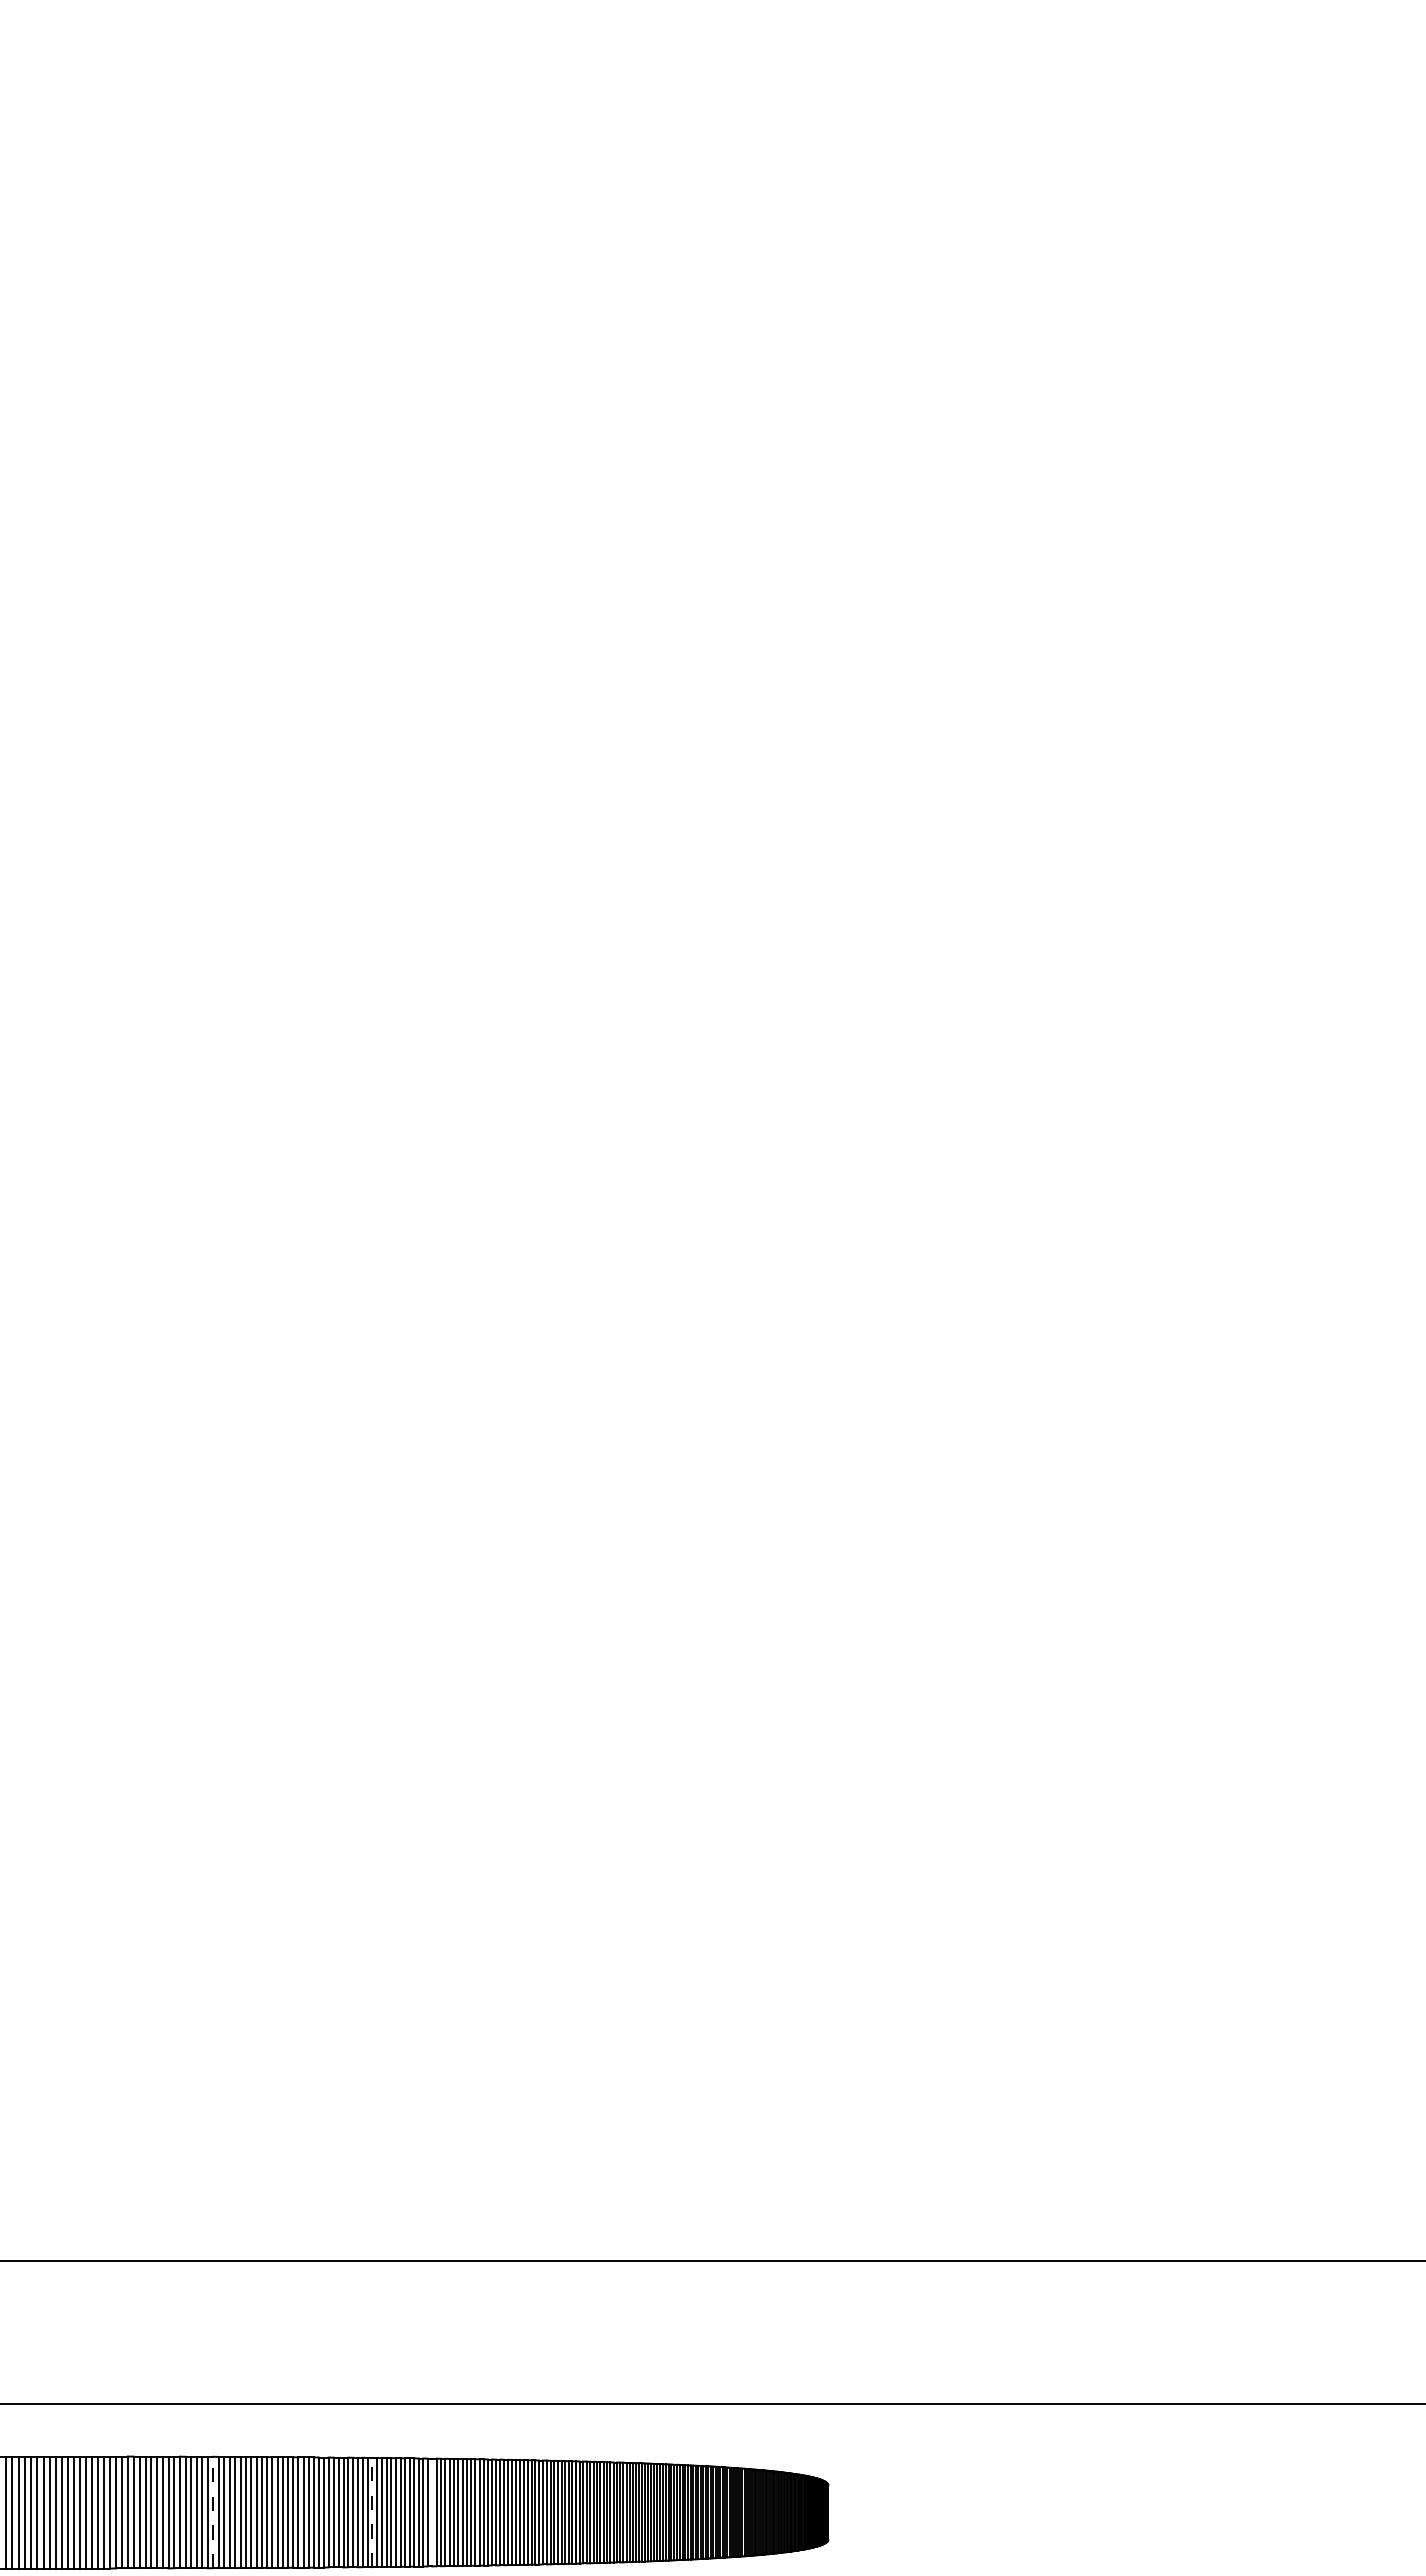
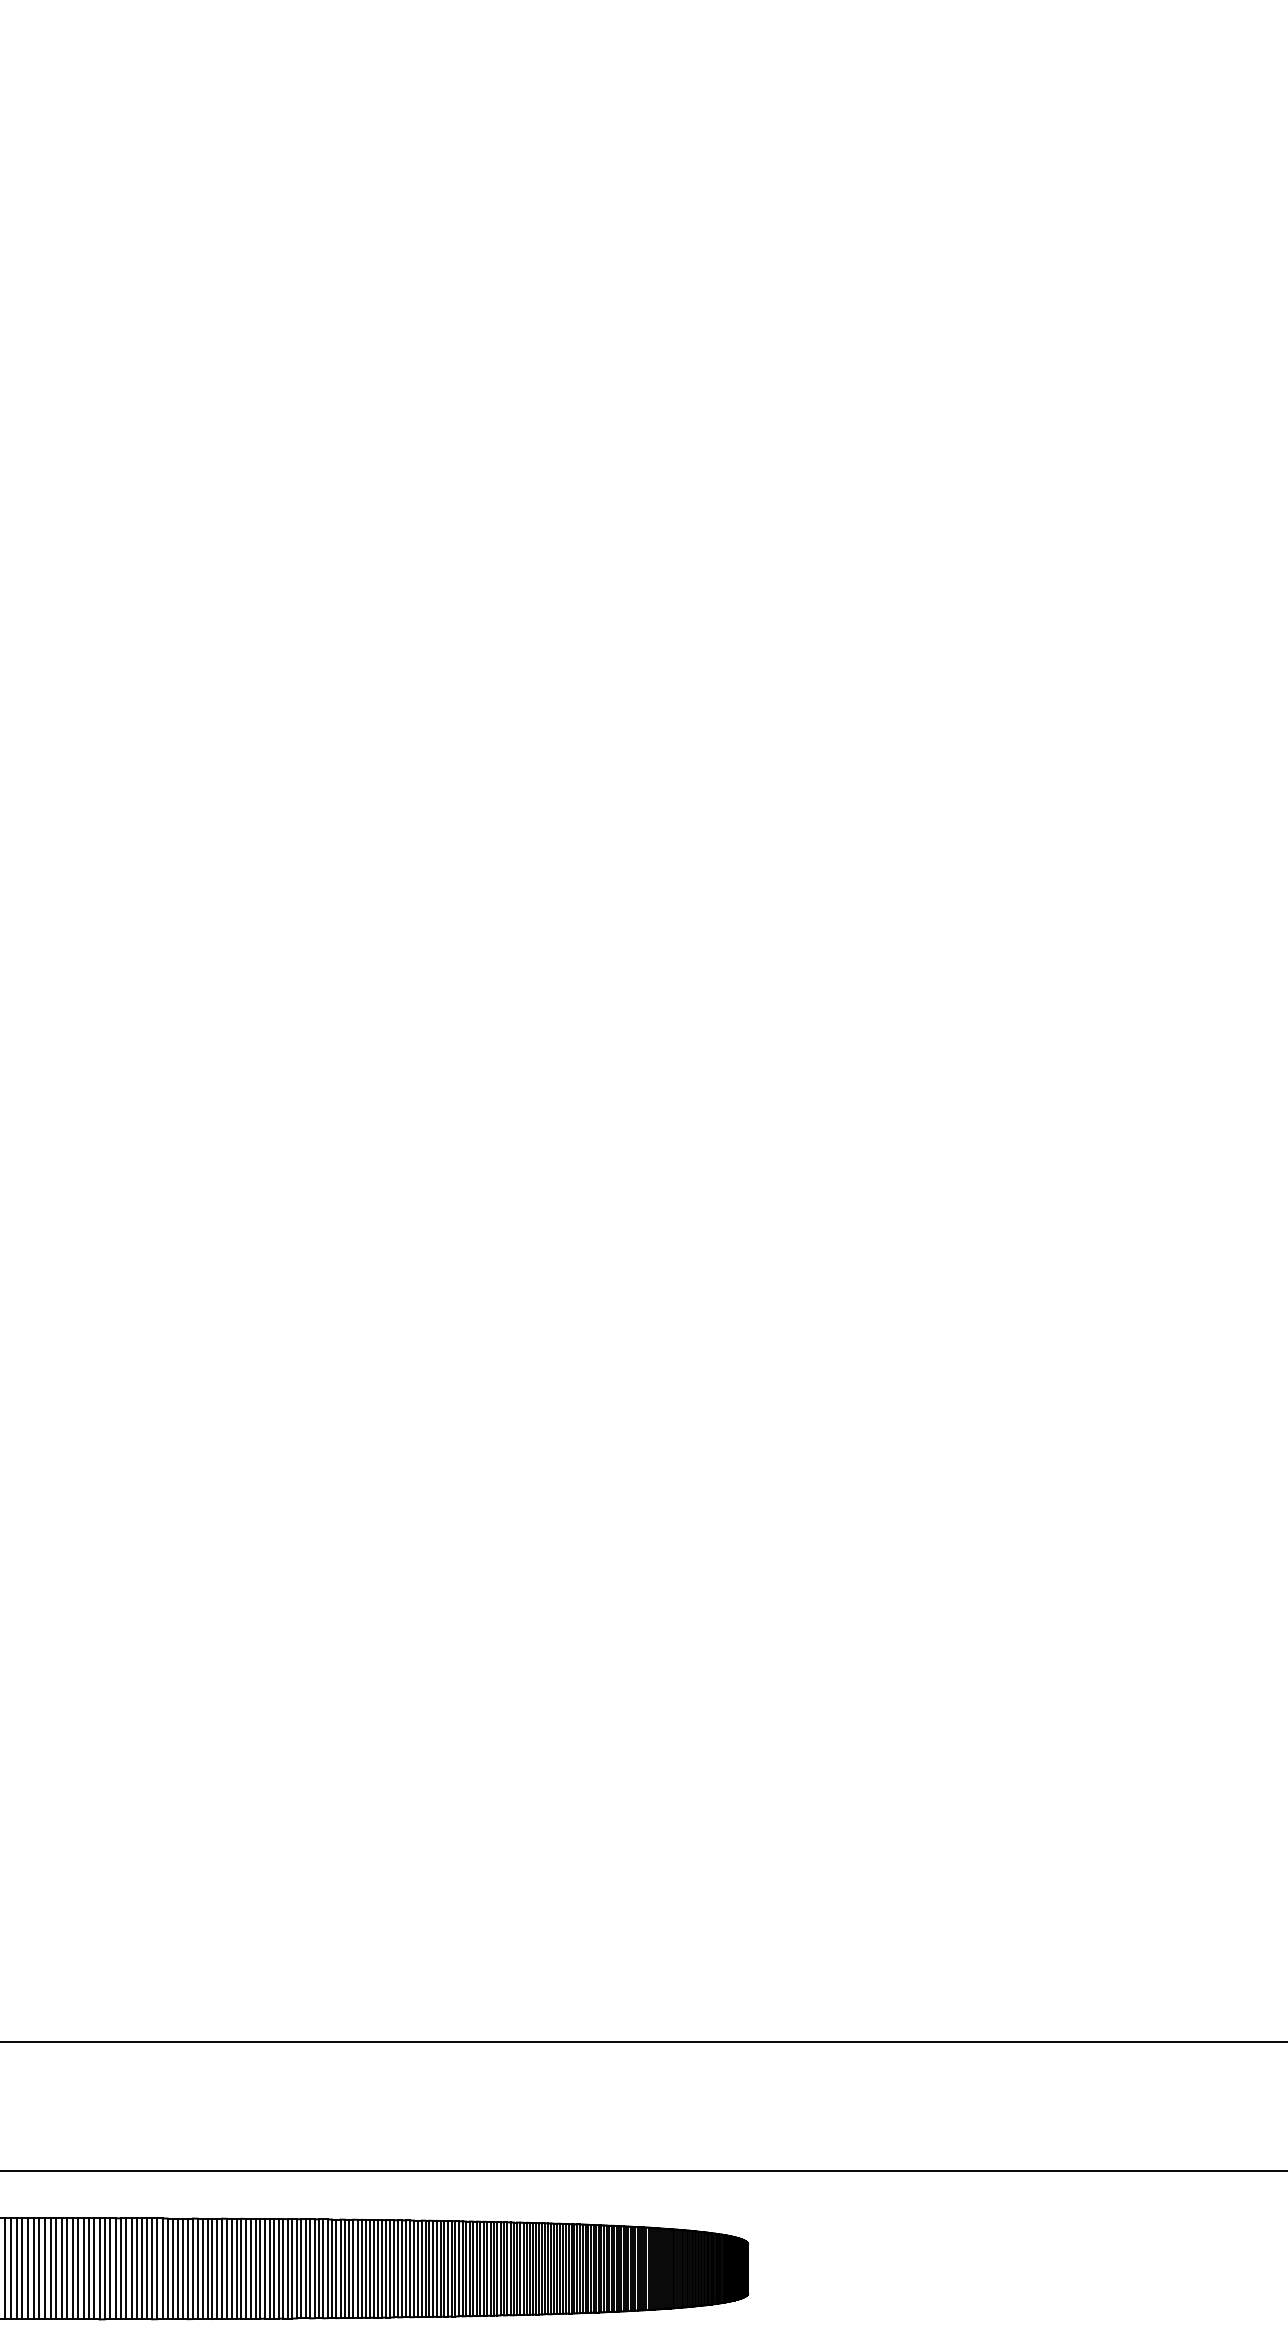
line: (213, 2512) -> (192, 2268), dashed -> solid
line: (372, 2512) -> (336, 2268), dashed -> solid
line: (432, 2512) -> (390, 2268), added

